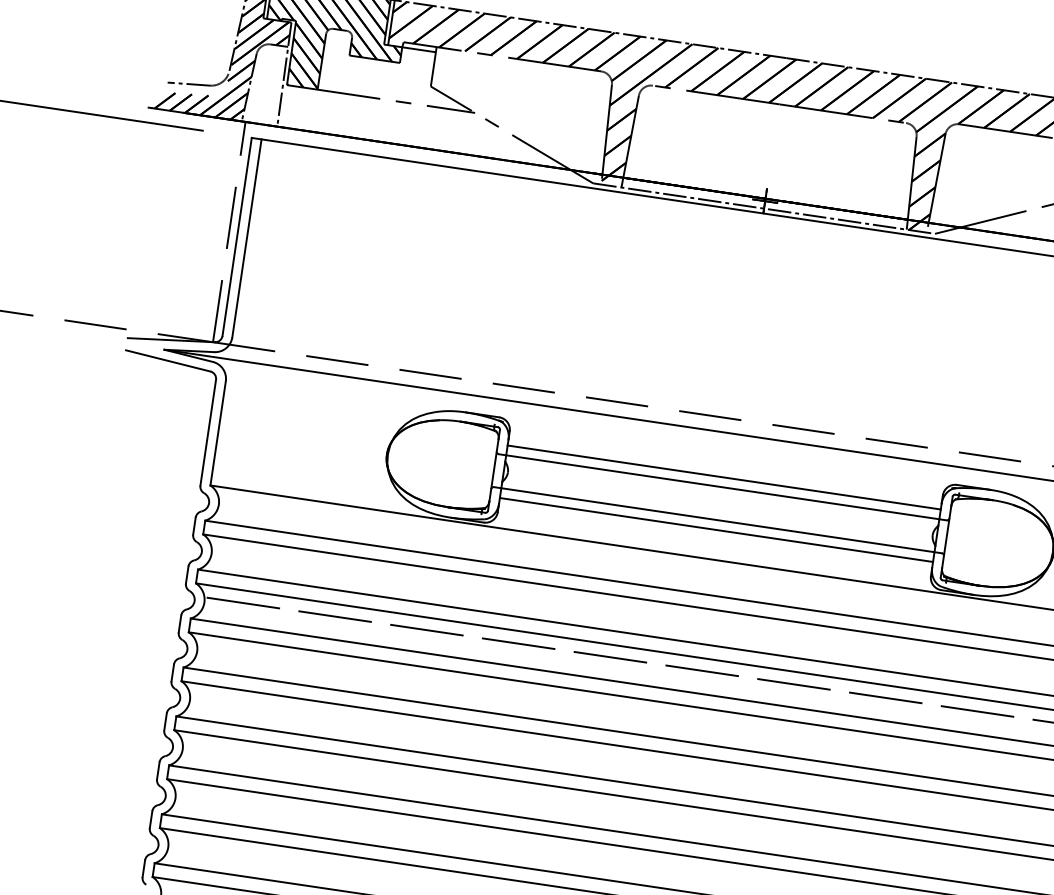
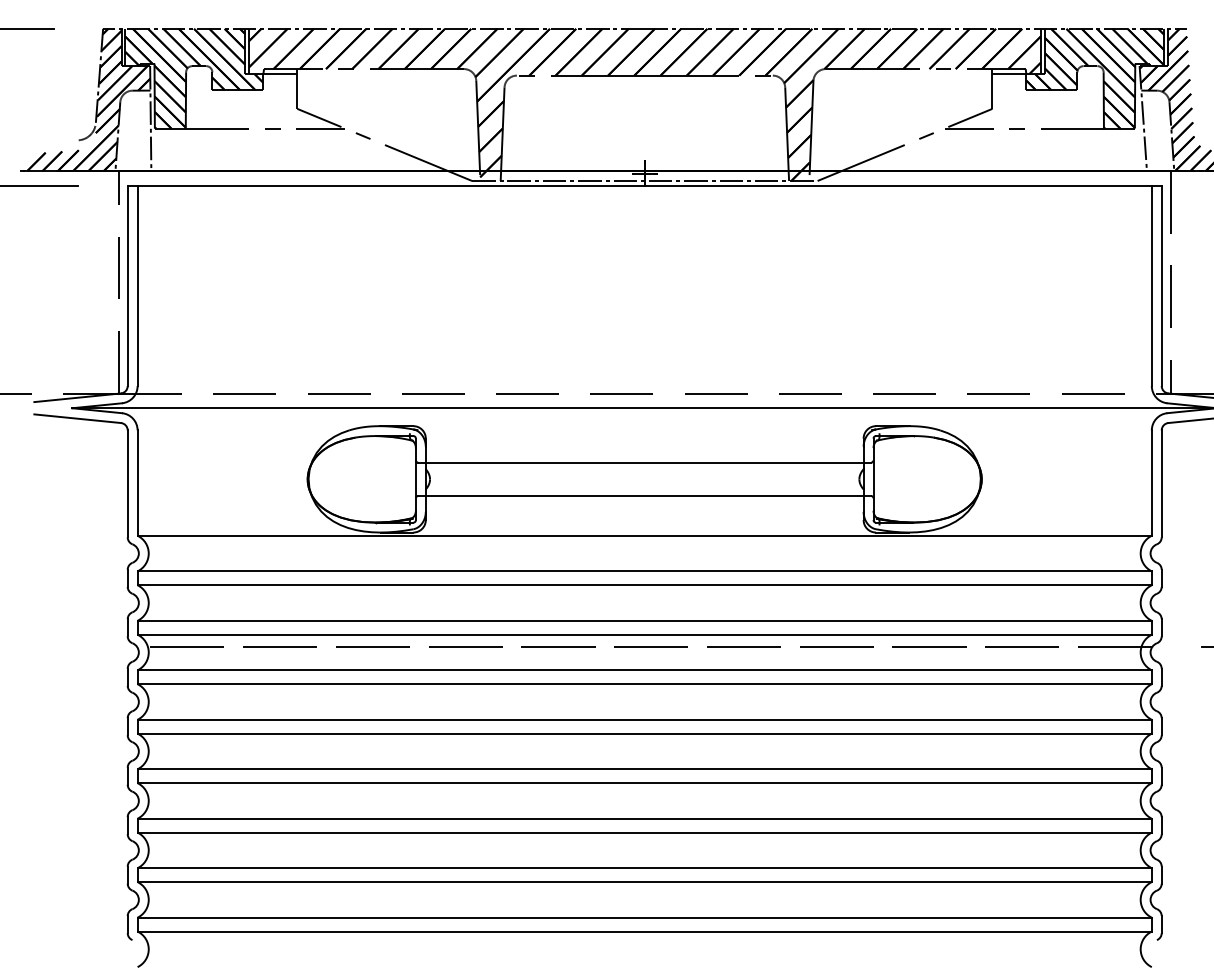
line: (188, 83) -> (57, 141), removed
line: (724, 477) -> (644, 452), removed
line: (716, 529) -> (644, 505), removed

